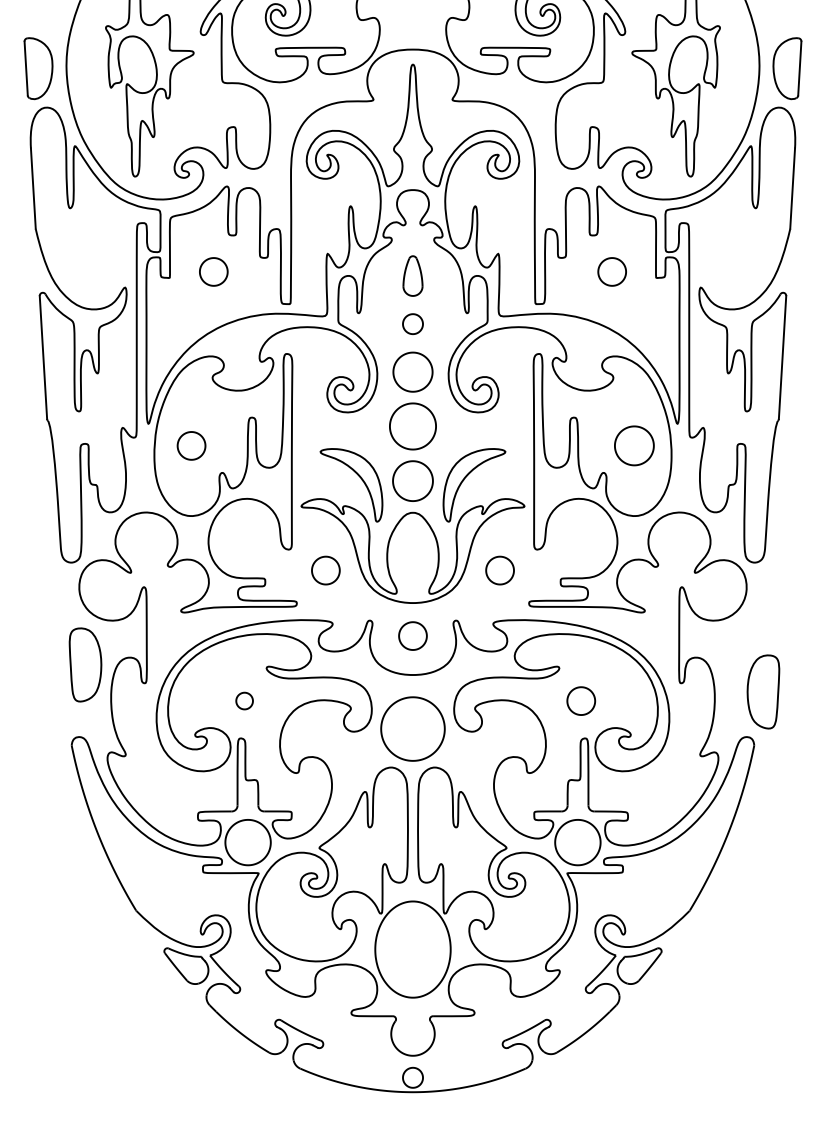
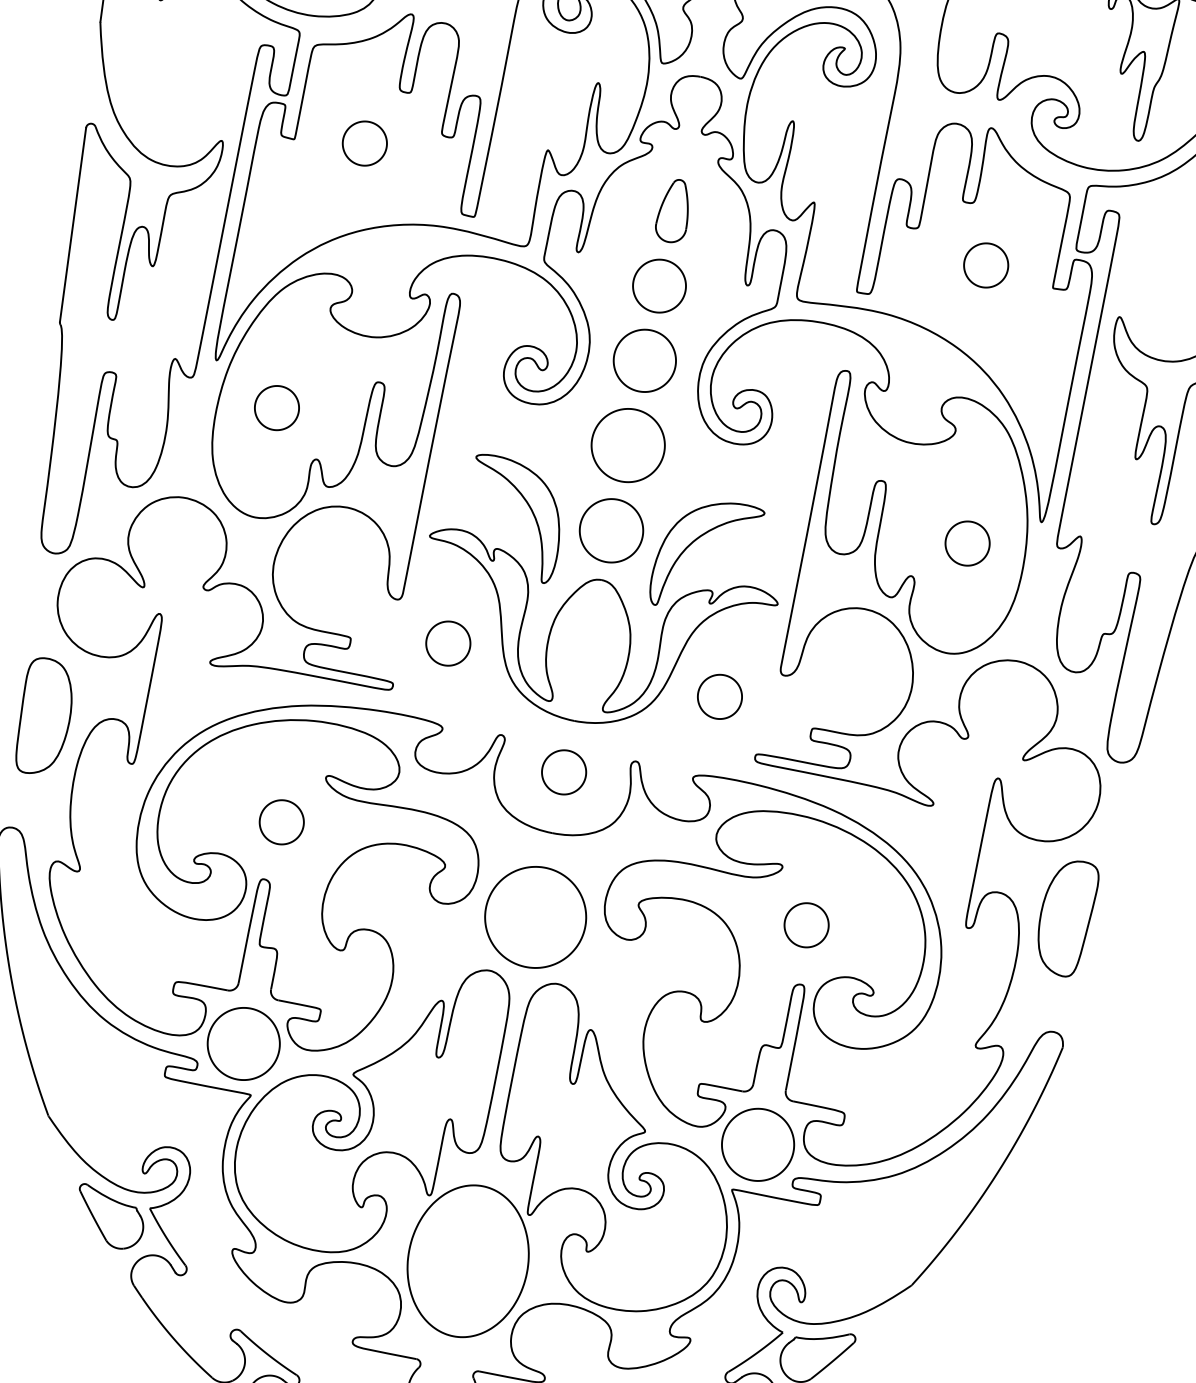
part: (412, 323) -> (658, 284), size x1.67
part: (634, 445) -> (967, 542), size x0.71
part: (763, 691) -> (1066, 916), moved
part: (244, 700) -> (281, 821), size x1.67

